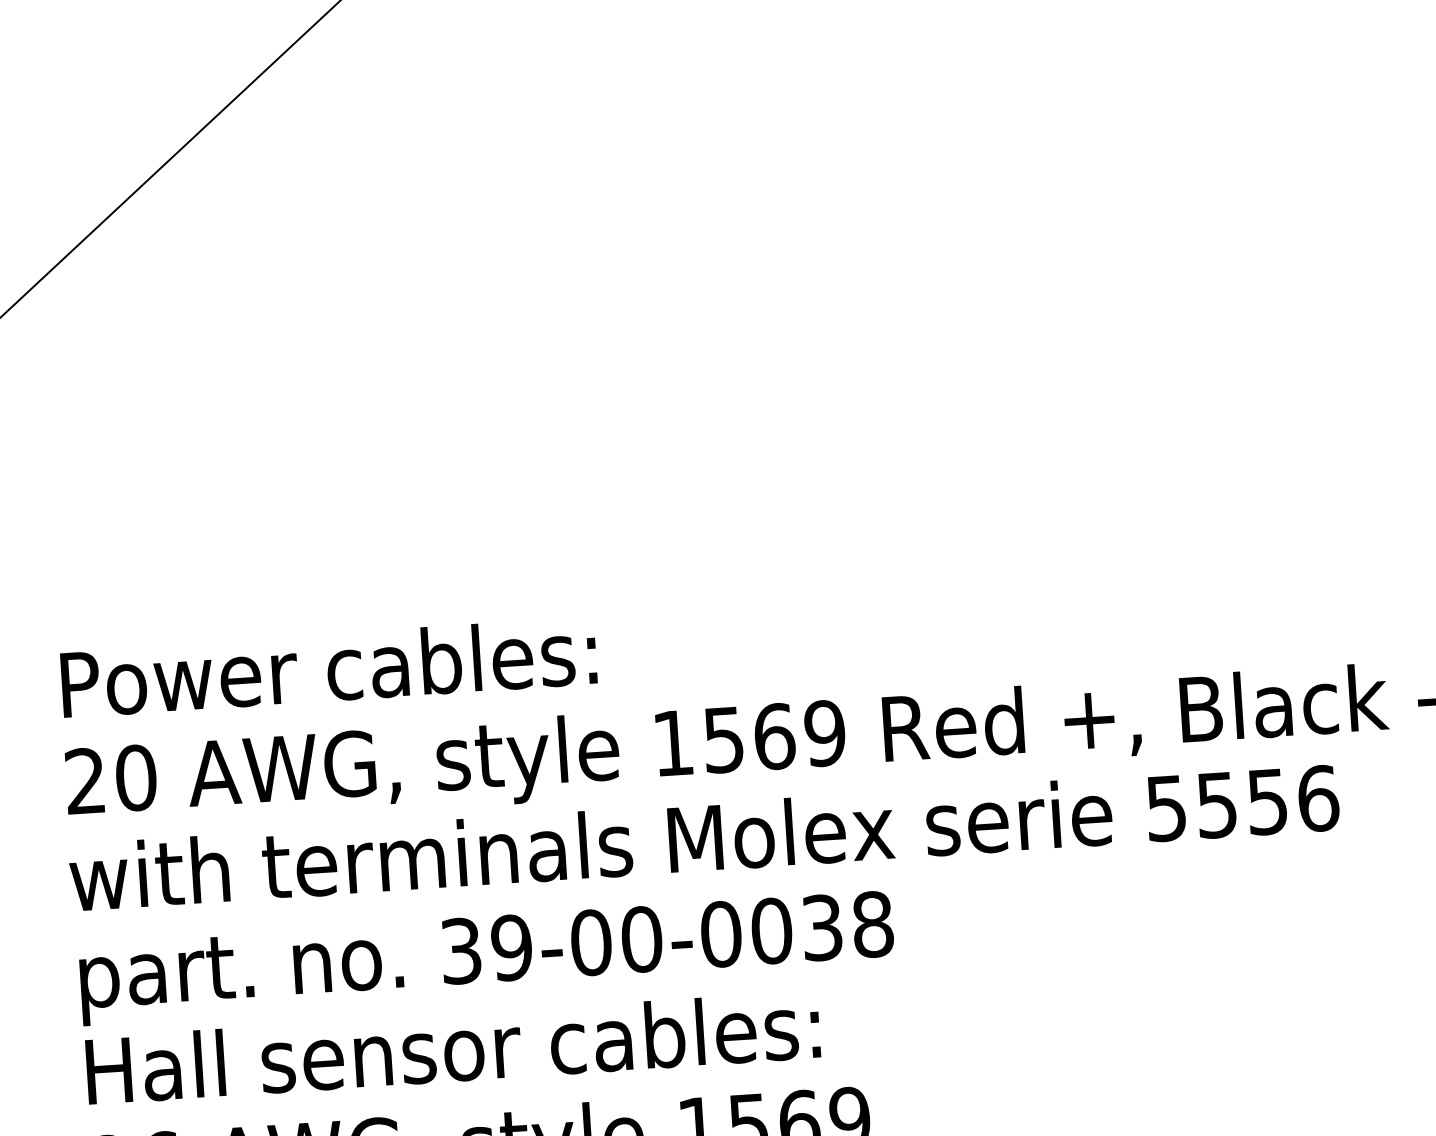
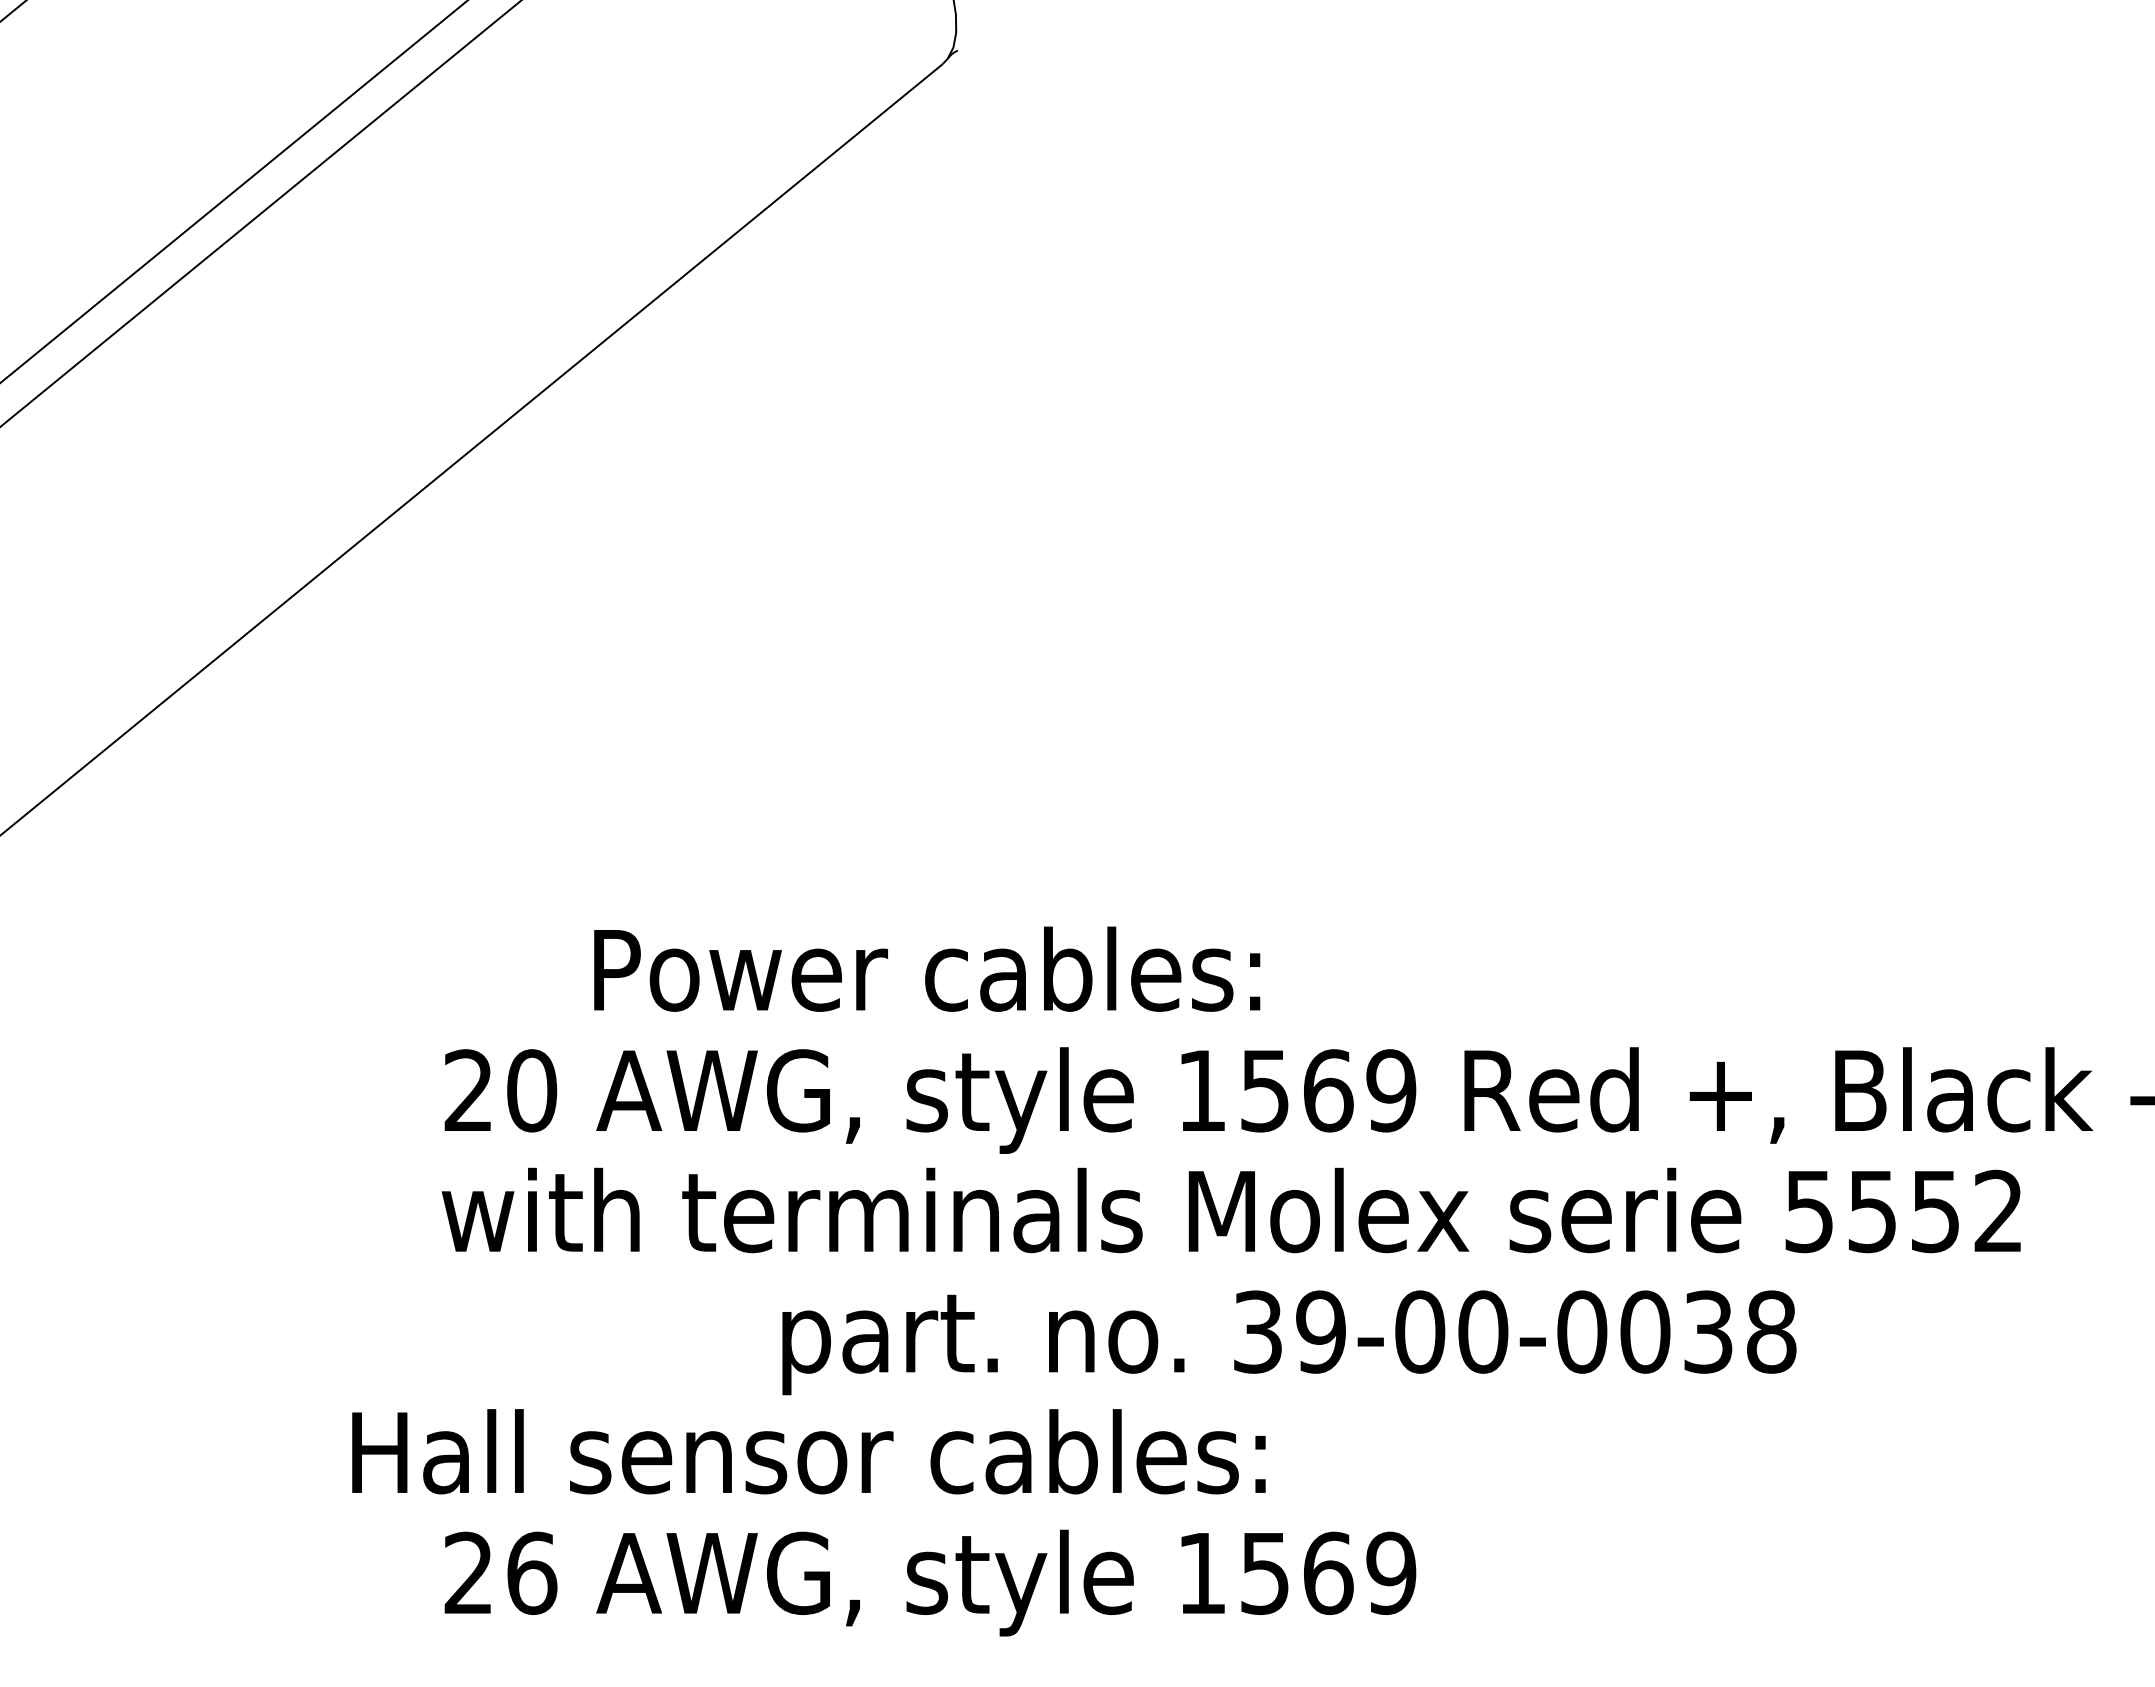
text: (329, 667) -> (927, 968), moved
text: (1318, 798) -> (1999, 1211), 5556 -> 5552
text: (487, 957) -> (1289, 1342), moved
text: (452, 1047) -> (808, 1451), moved

